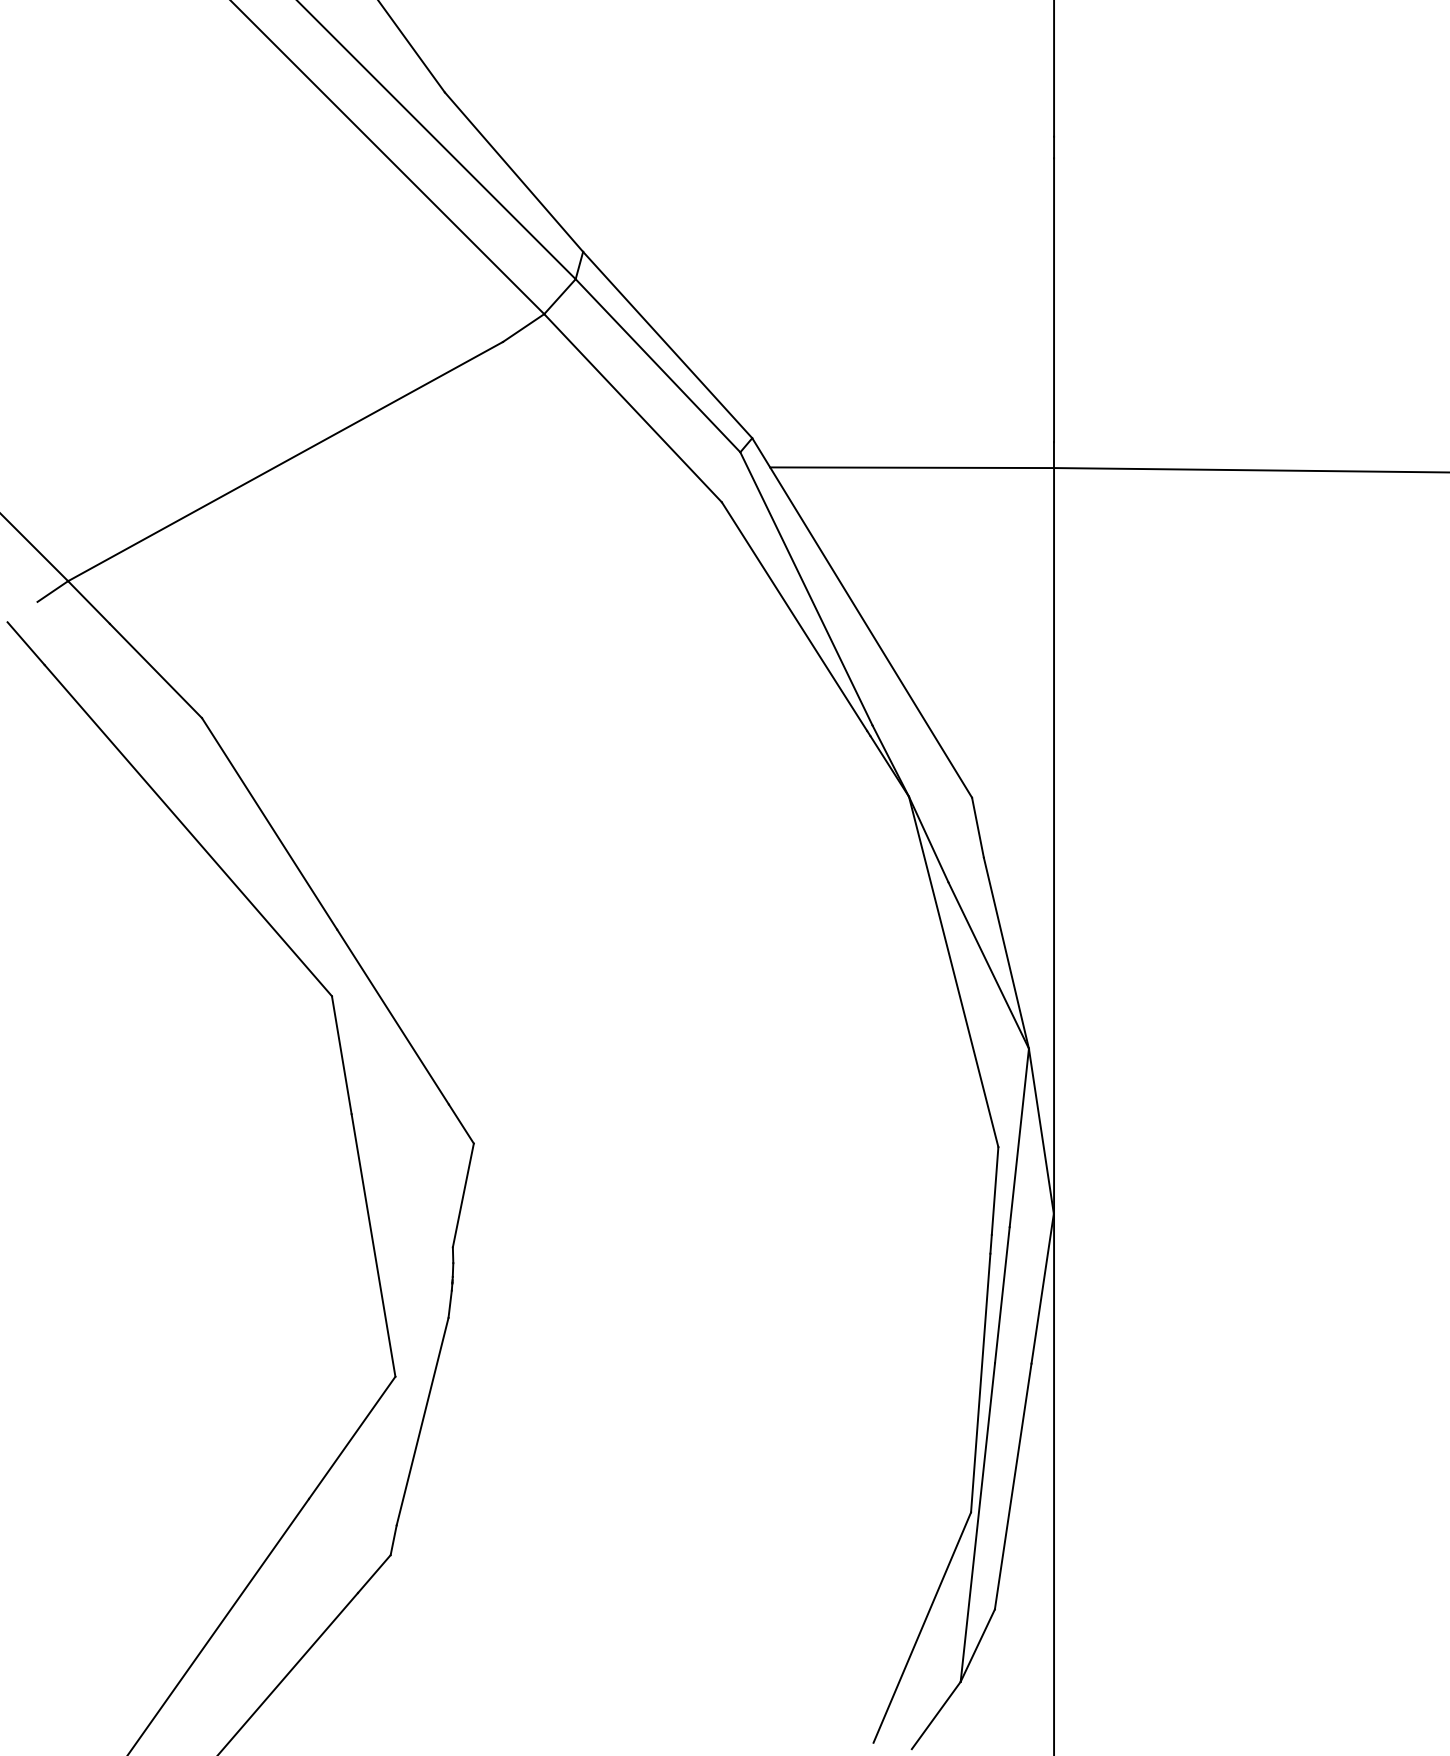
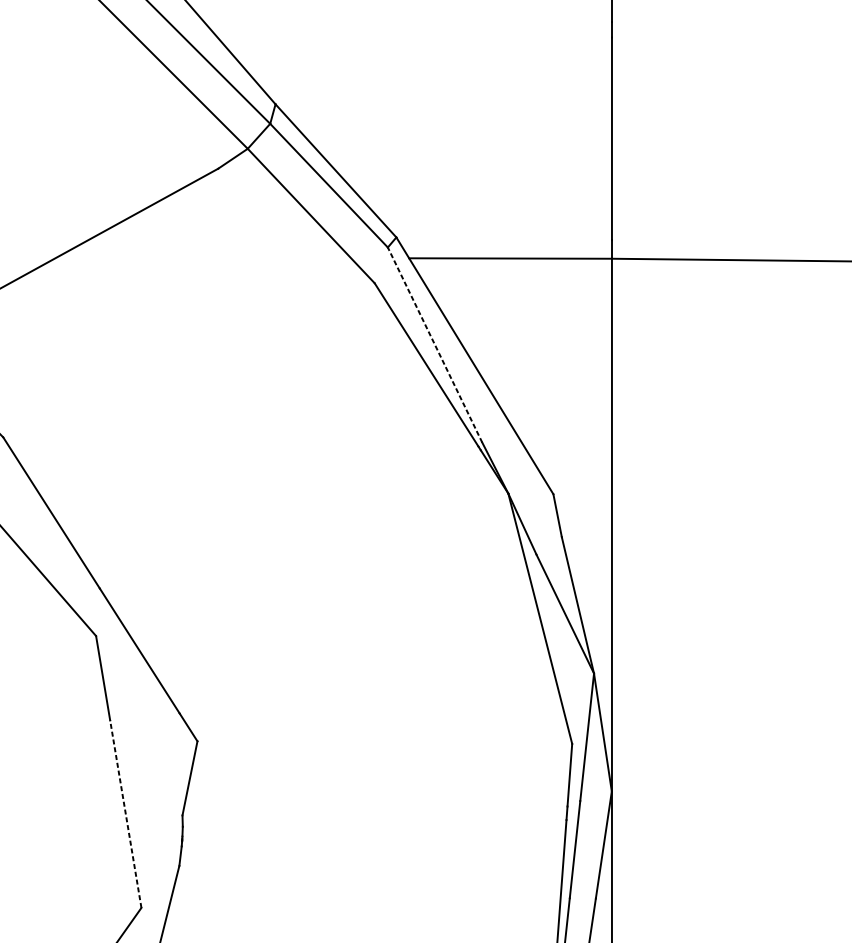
line: (806, 588) -> (435, 344), solid -> dashed
line: (373, 1244) -> (125, 813), solid -> dashed

